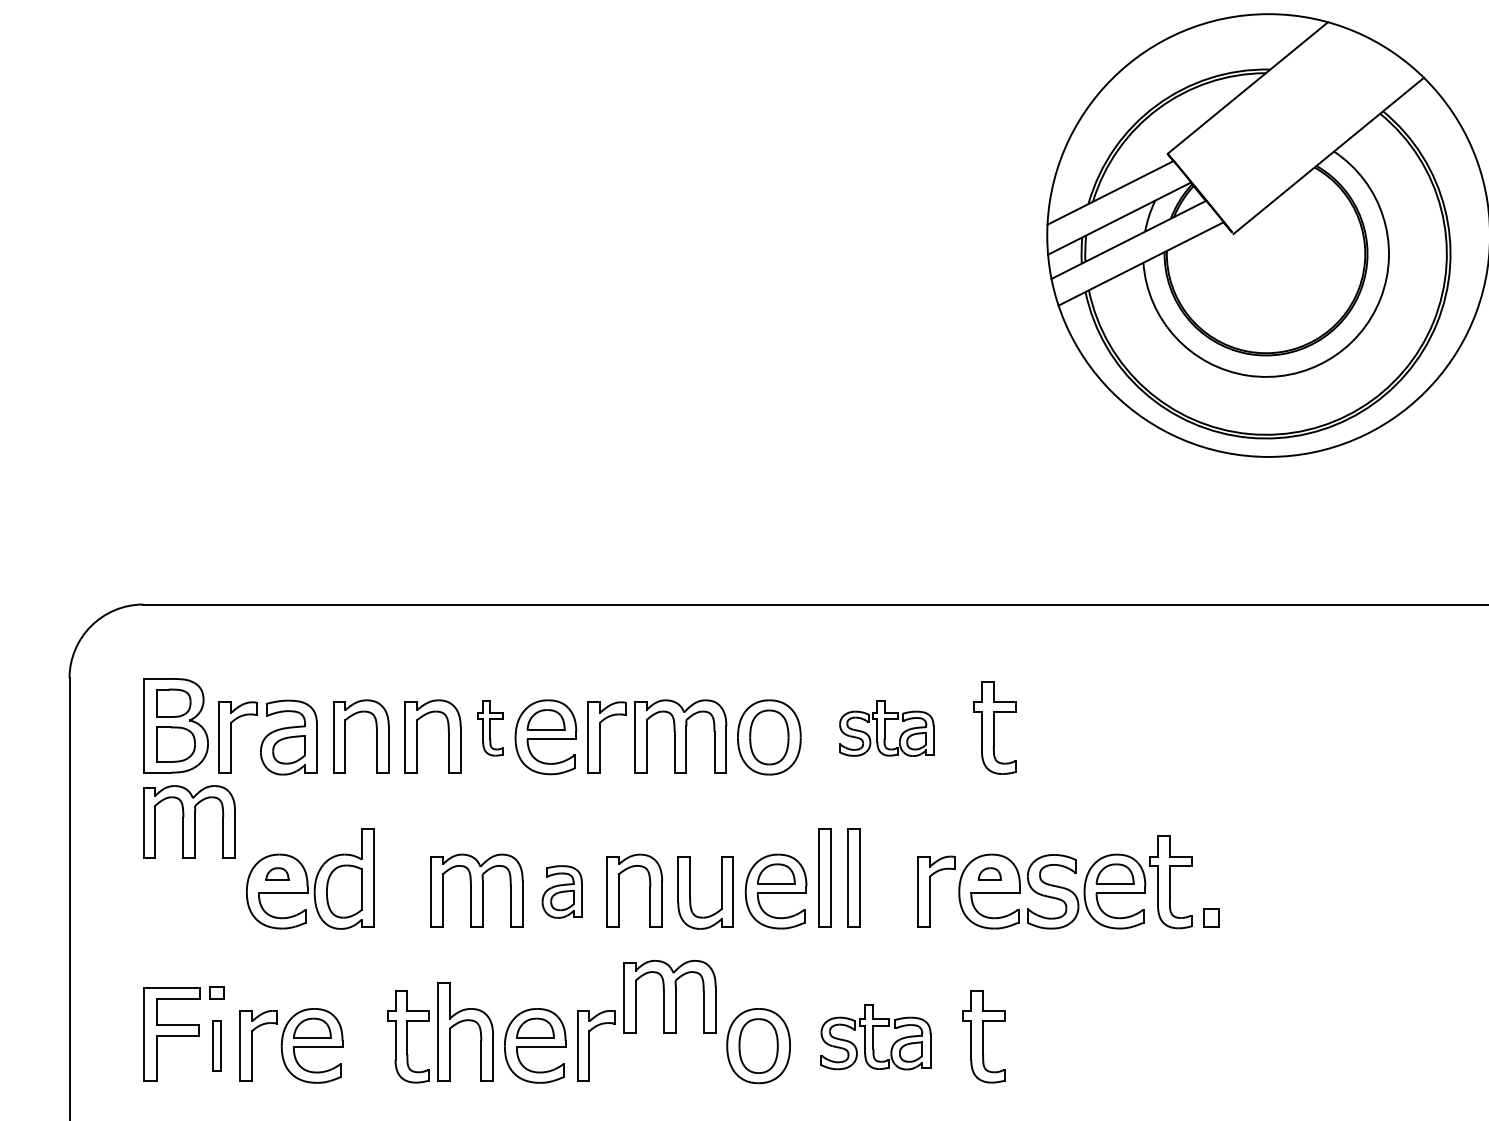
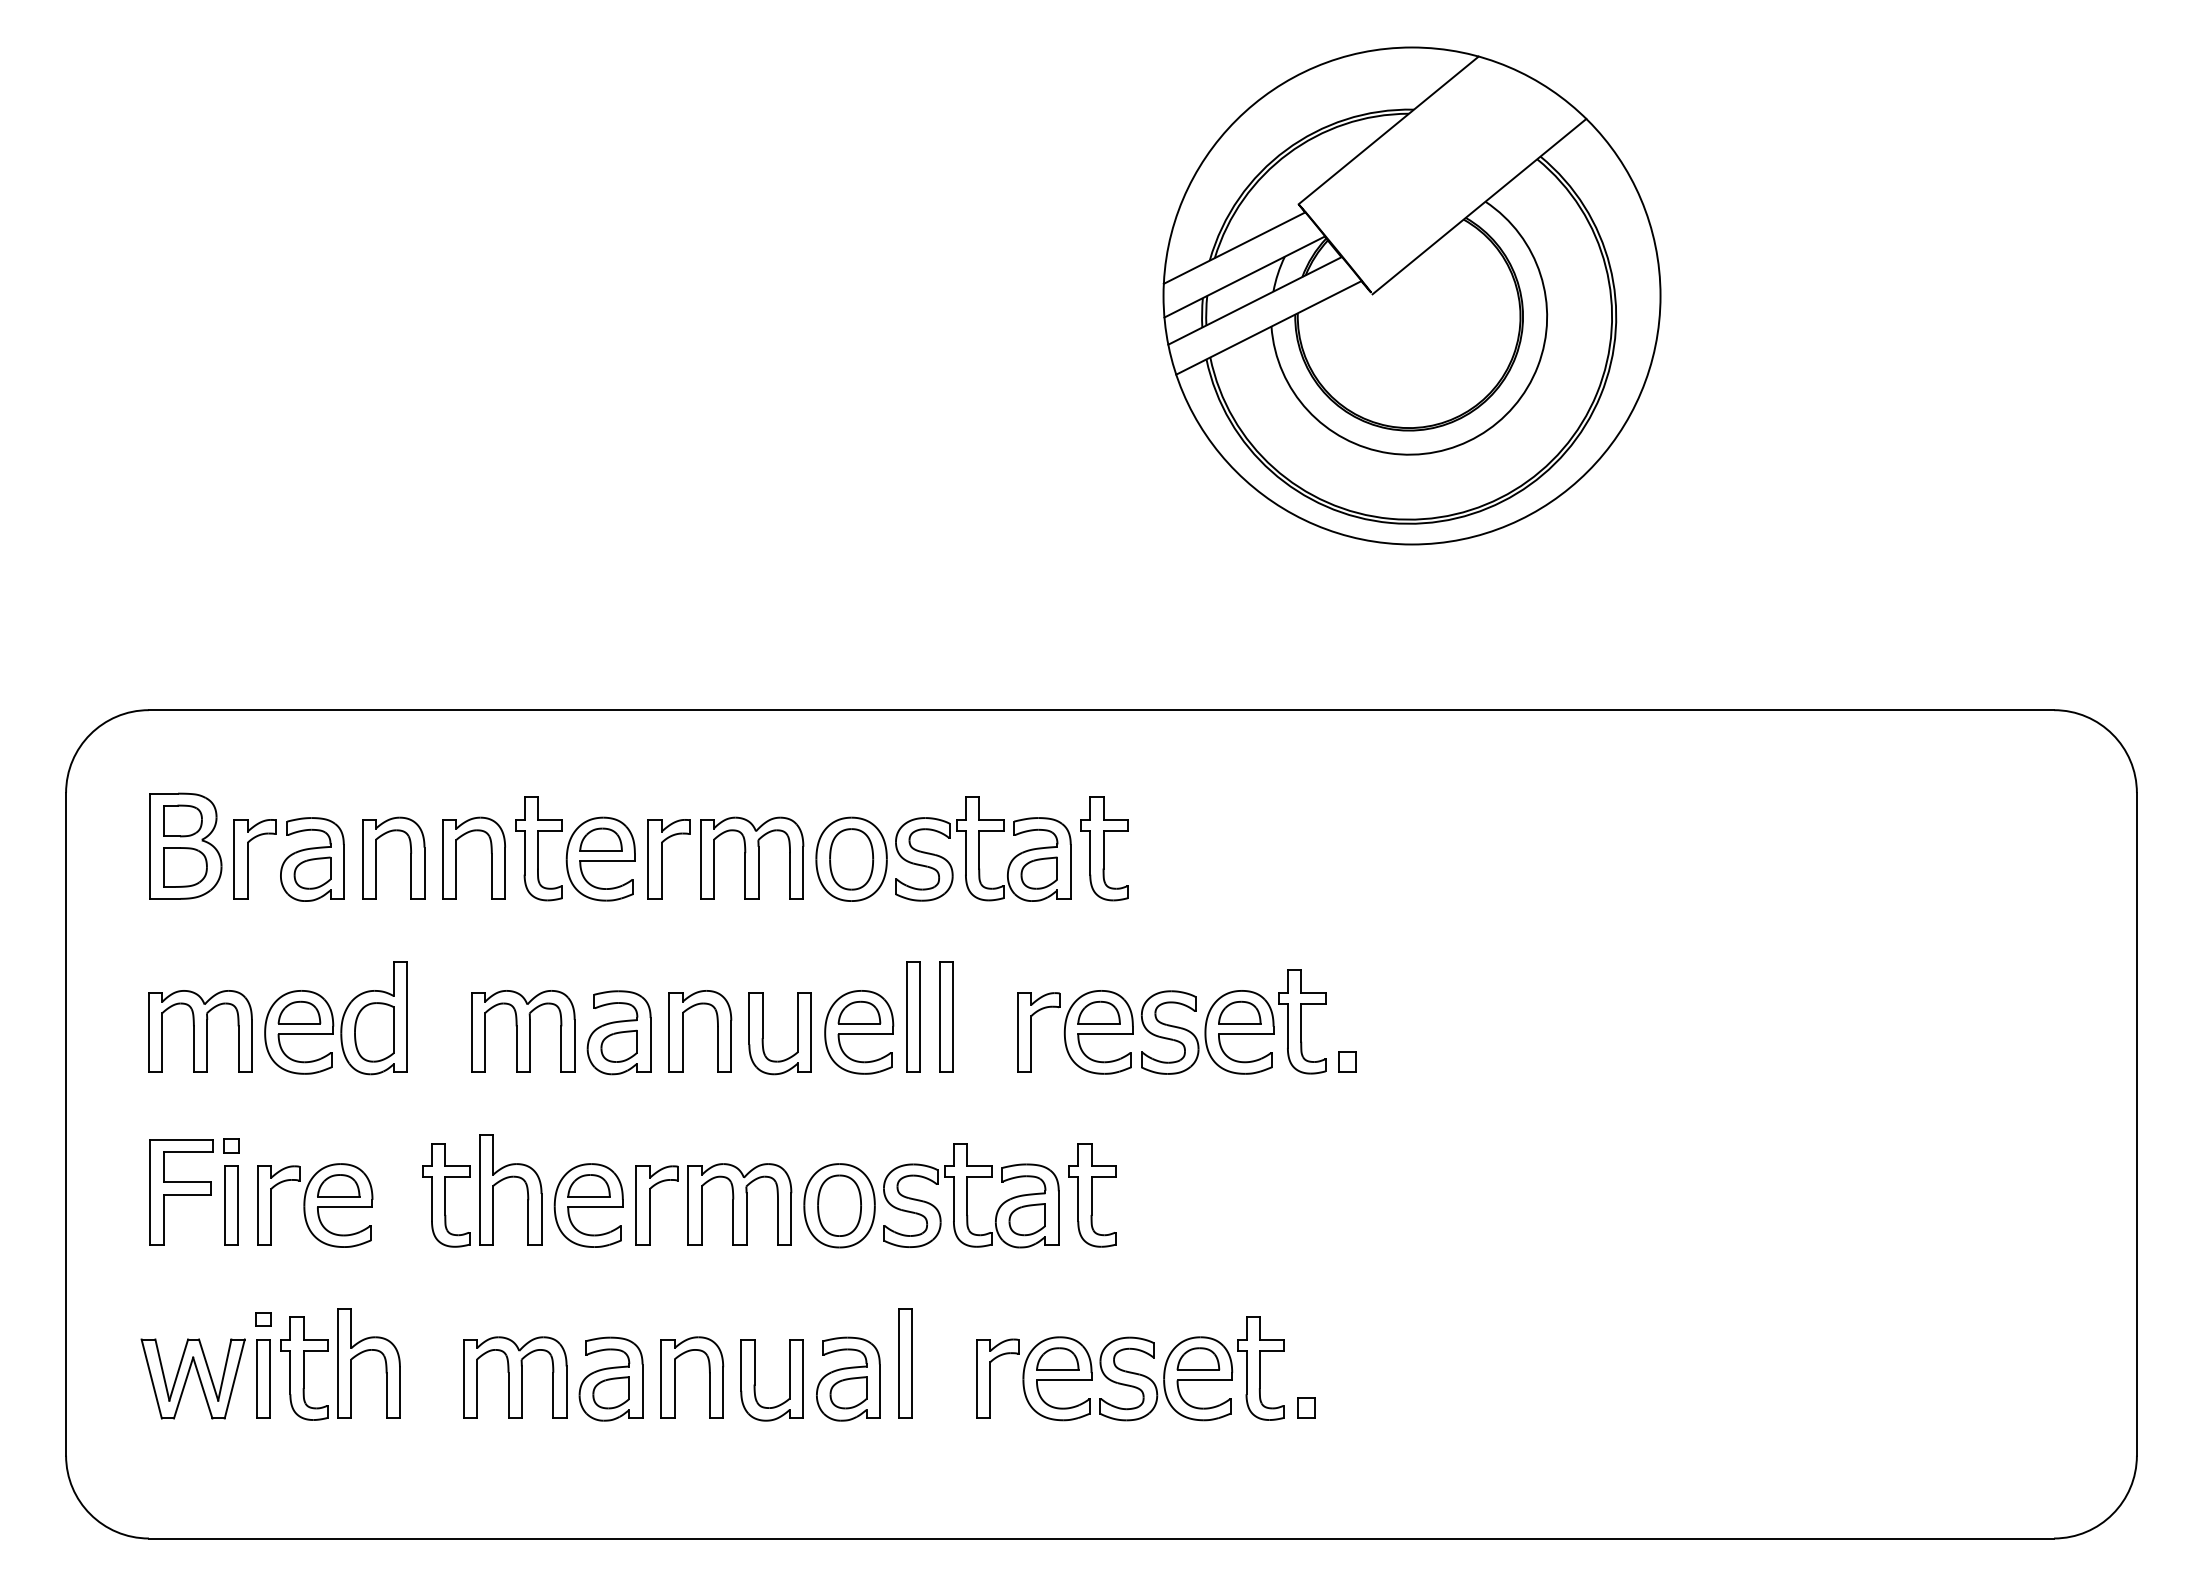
part: (490, 727) -> (538, 848), size x1.67
part: (886, 727) -> (983, 848), size x1.67
part: (189, 822) -> (200, 1031), moved
part: (277, 873) -> (299, 1012), size x1.67
part: (989, 873) -> (1098, 1012), size x1.67
part: (561, 891) -> (618, 1032), size x1.43
part: (669, 996) -> (739, 1204), moved
part: (876, 1036) -> (971, 1195), size x1.43
part: (216, 1045) -> (231, 1205), size x1.43

